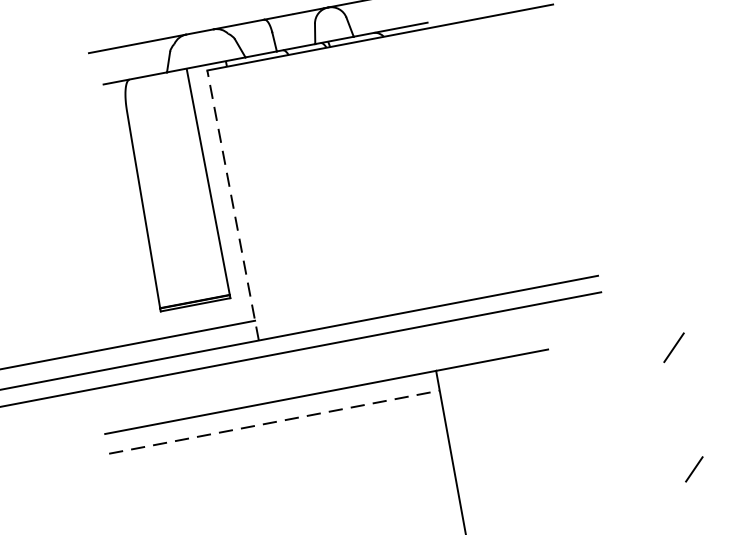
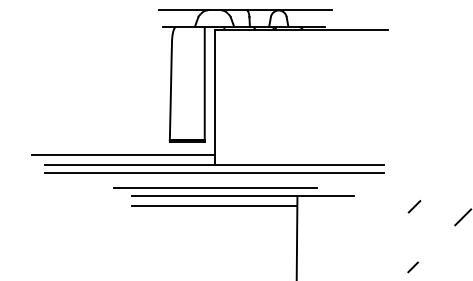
line: (233, 205) -> (214, 97), dashed -> solid
line: (269, 385) -> (215, 187), added
line: (274, 421) -> (214, 205), dashed -> solid

